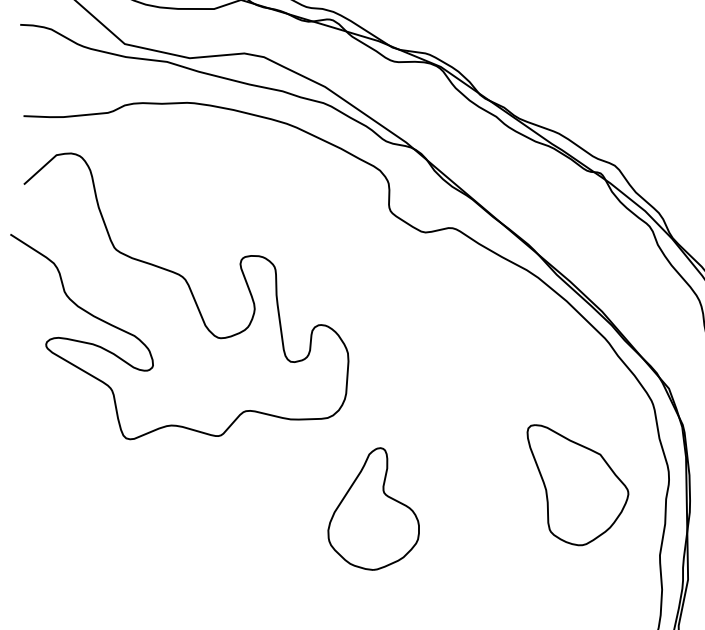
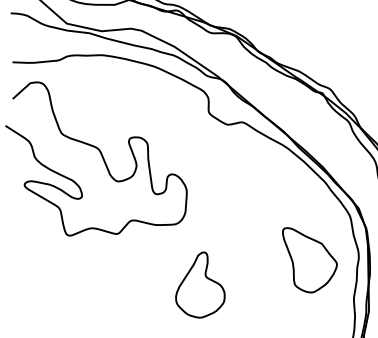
part: (373, 507) -> (200, 284), moved

